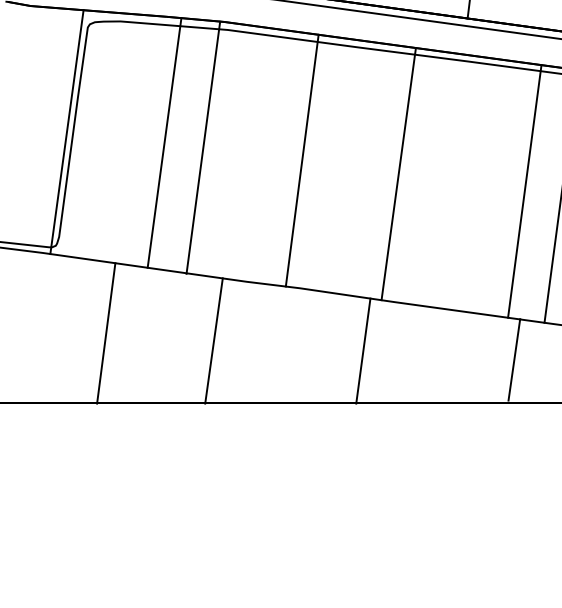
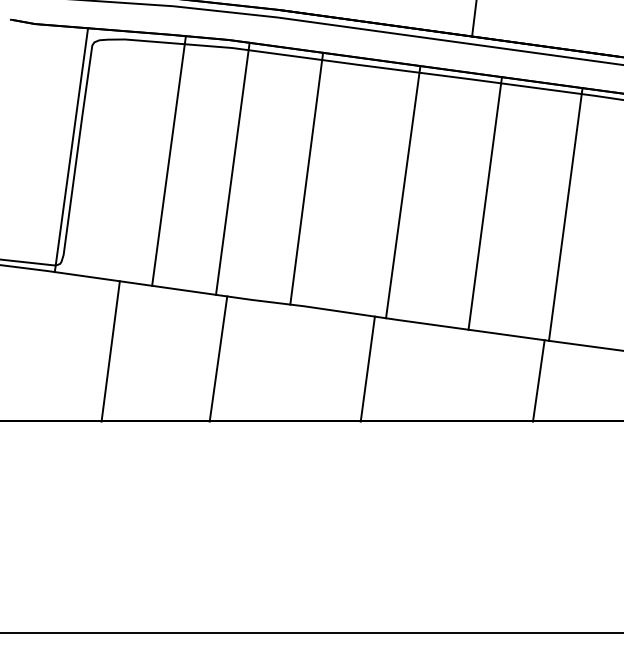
line: (203, 147) -> (232, 168), moved
line: (524, 191) -> (484, 203), moved
line: (514, 359) -> (538, 380), moved

